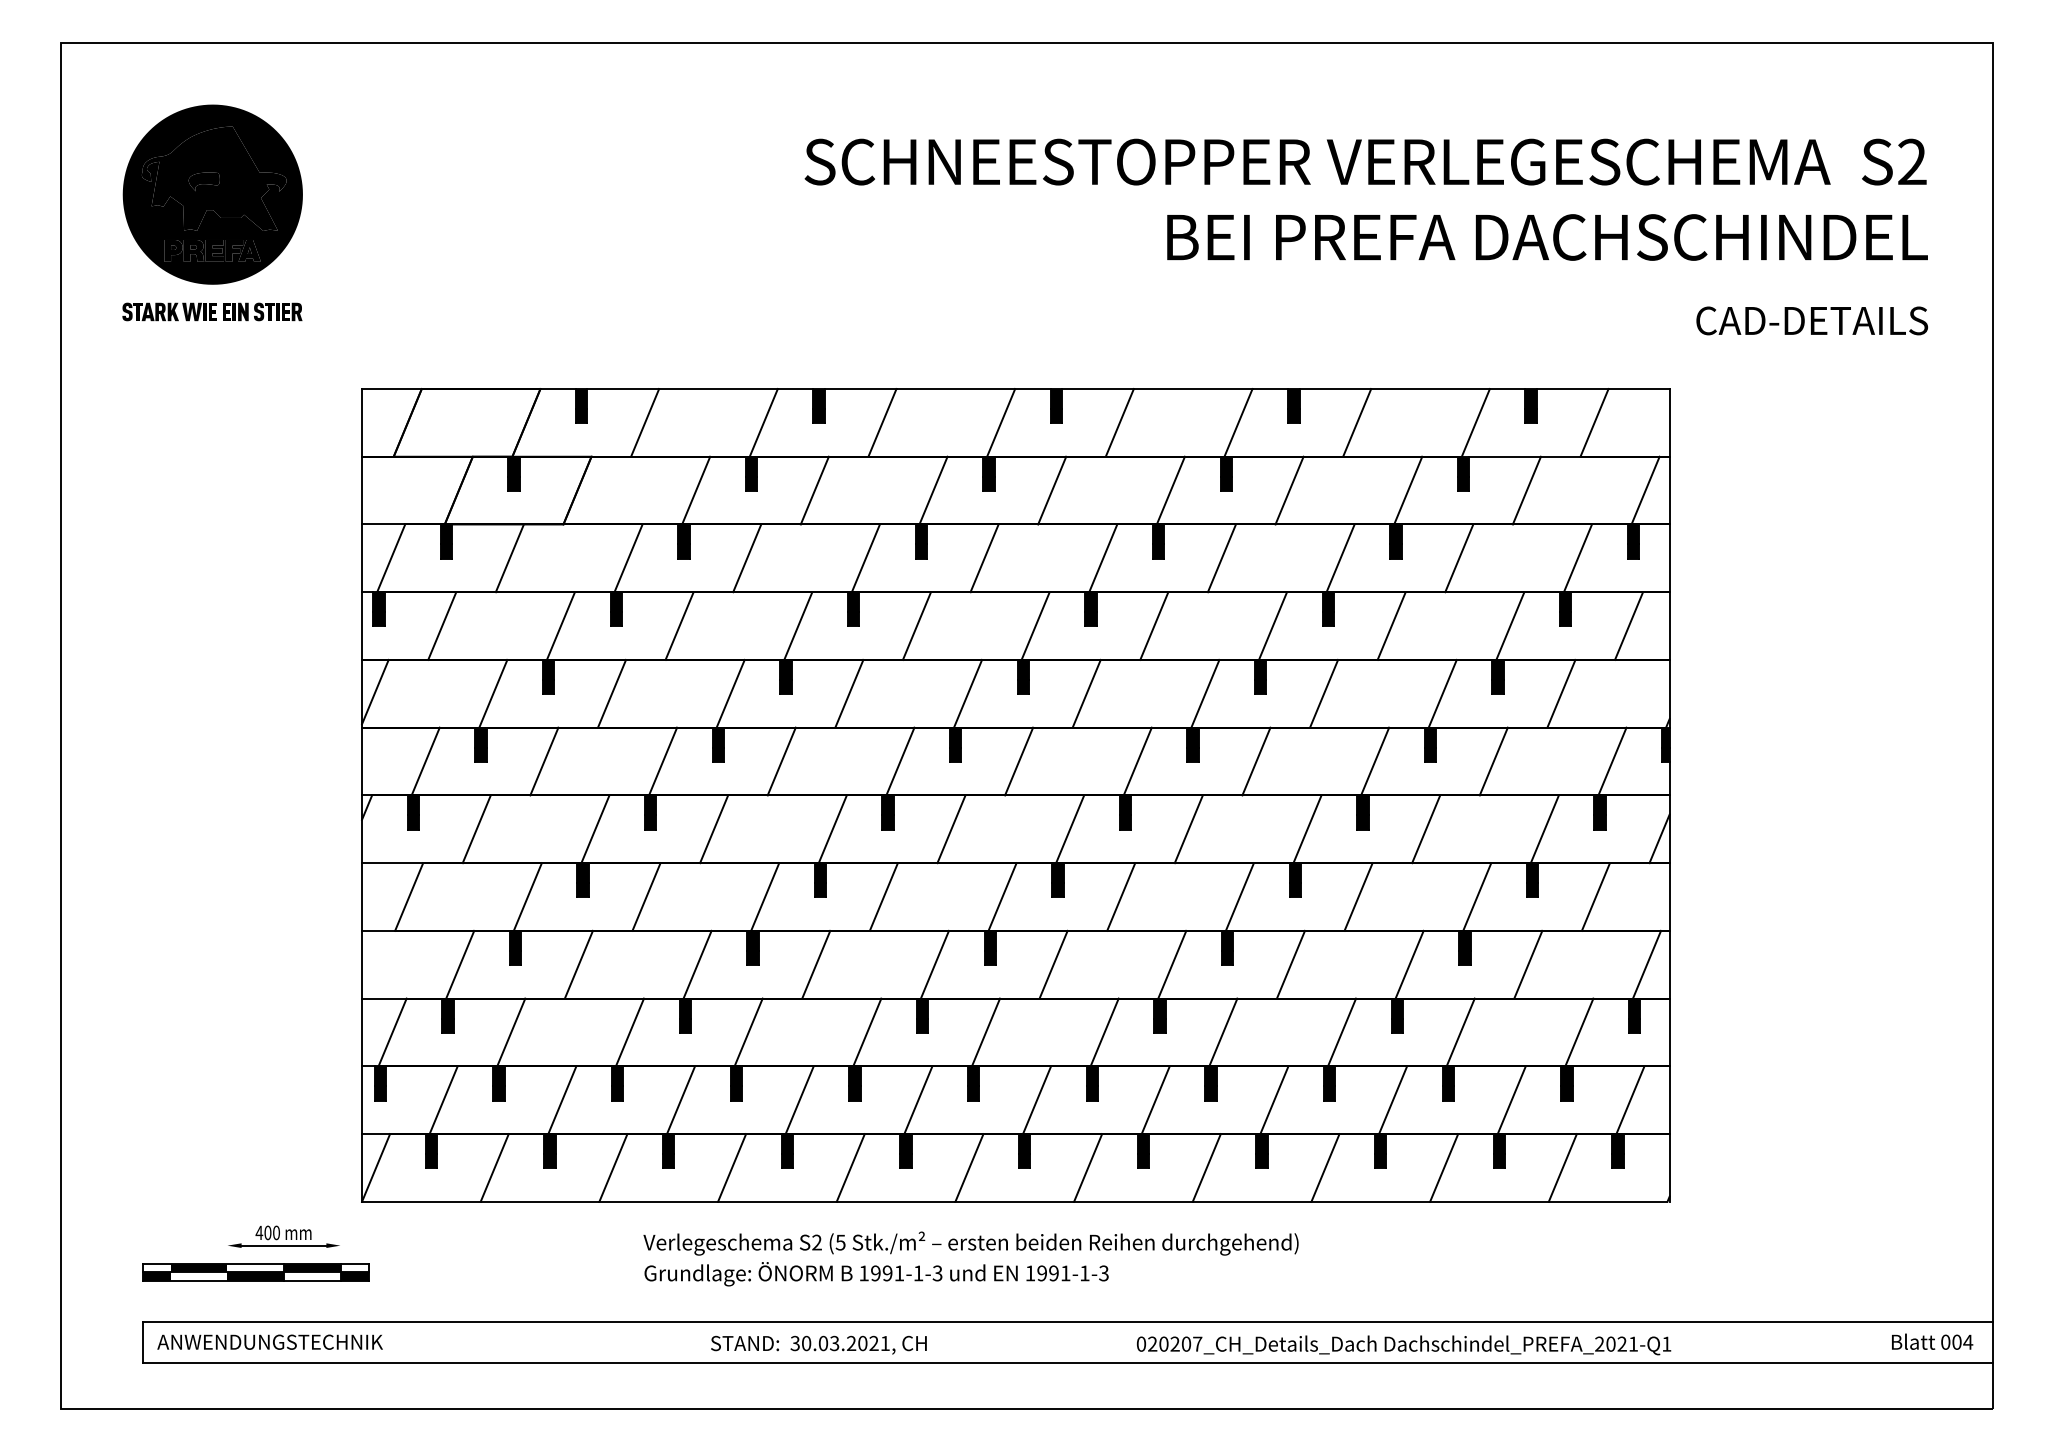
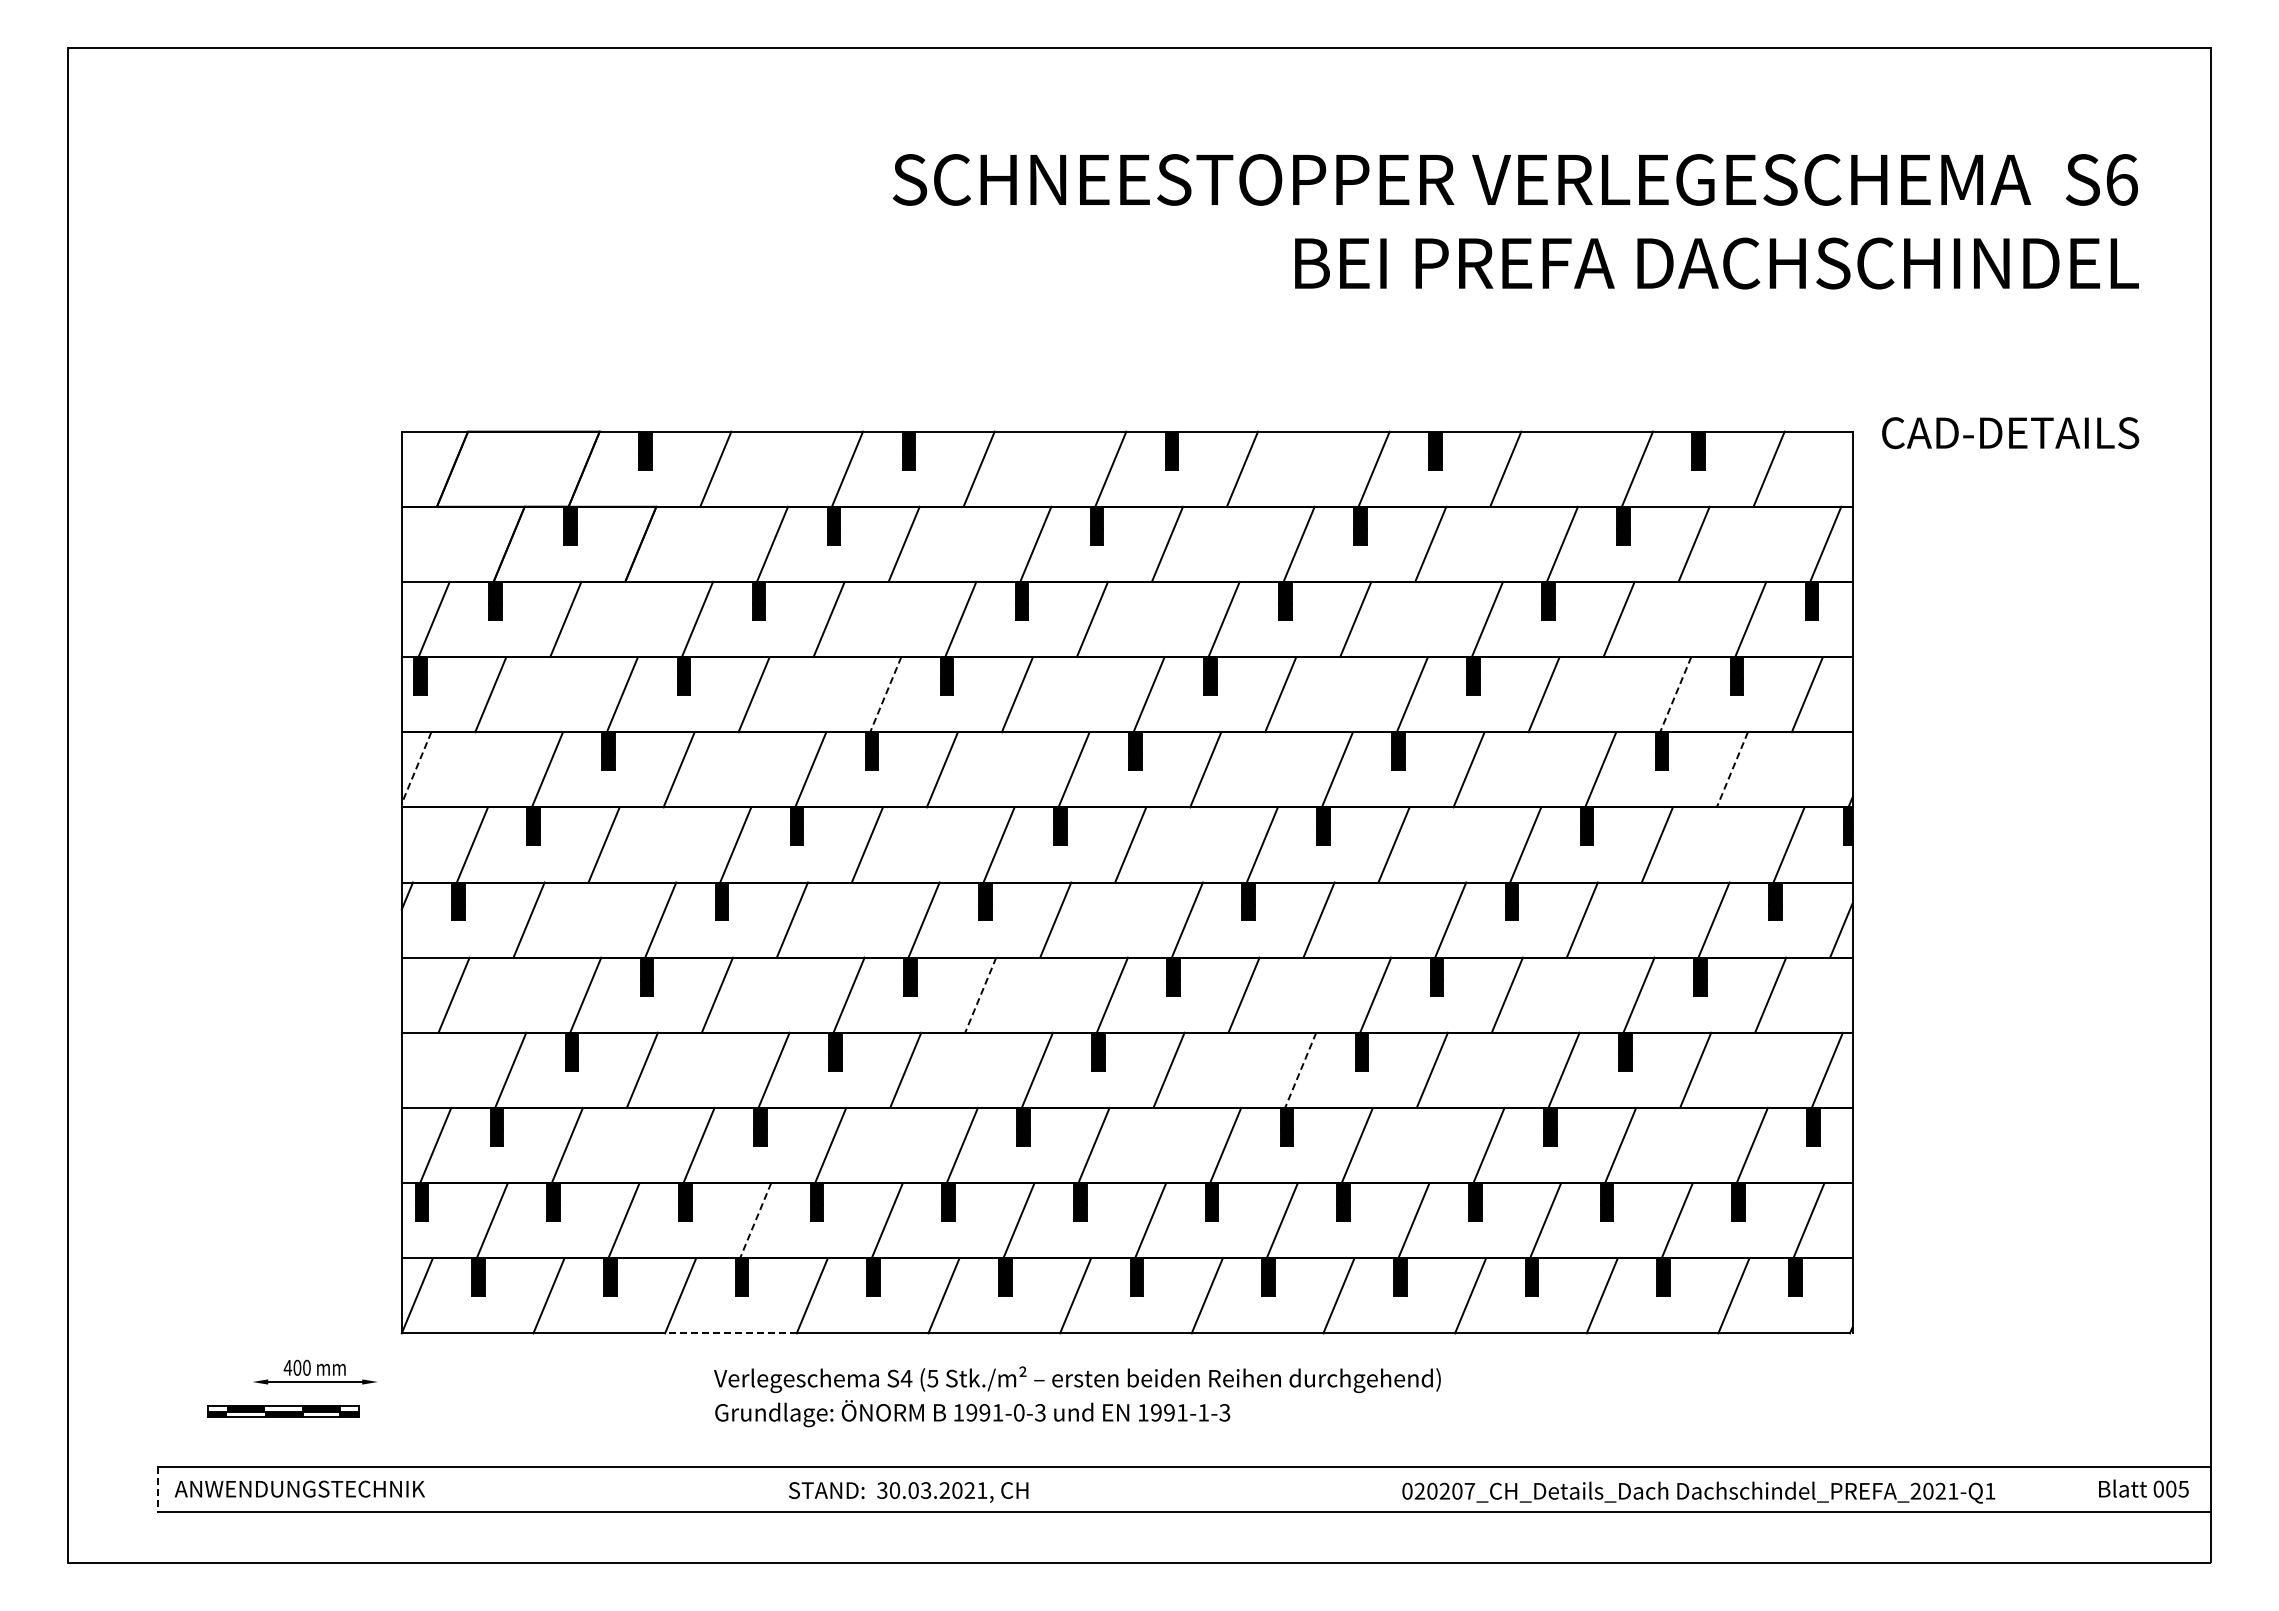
text: (1912, 161) -> (2121, 179), S2 -> S6
part: (213, 213) -> (236, 236), removed
text: (1812, 321) -> (2010, 433), moved
line: (798, 625) -> (885, 694), solid -> dashed
line: (1510, 625) -> (1675, 694), solid -> dashed
line: (375, 691) -> (416, 767), solid -> dashed
line: (1561, 693) -> (1732, 769), solid -> dashed
line: (883, 897) -> (980, 995), solid -> dashed
line: (1172, 964) -> (1300, 1070), solid -> dashed
line: (680, 1100) -> (755, 1220), solid -> dashed
line: (658, 1201) -> (730, 1333), solid -> dashed
text: (816, 1242) -> (906, 1378), S2 -> S4
part: (255, 1272) -> (283, 1411), size x0.6
text: (918, 1273) -> (1019, 1412), 1991-1-3 -> 1991-0-3
line: (142, 1342) -> (158, 1489), solid -> dashed
text: (1968, 1342) -> (2183, 1489), 004 -> 005
text: (1403, 1345) -> (1698, 1492), moved

